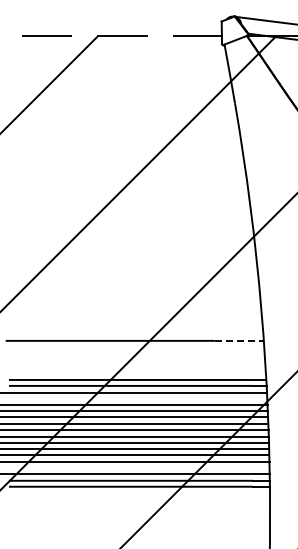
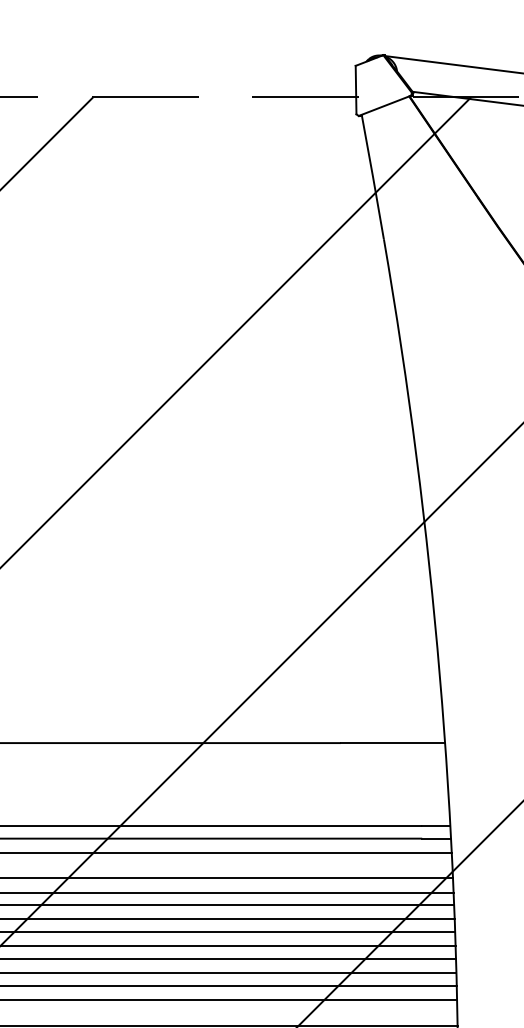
line: (239, 340) -> (393, 742), dashed -> solid

